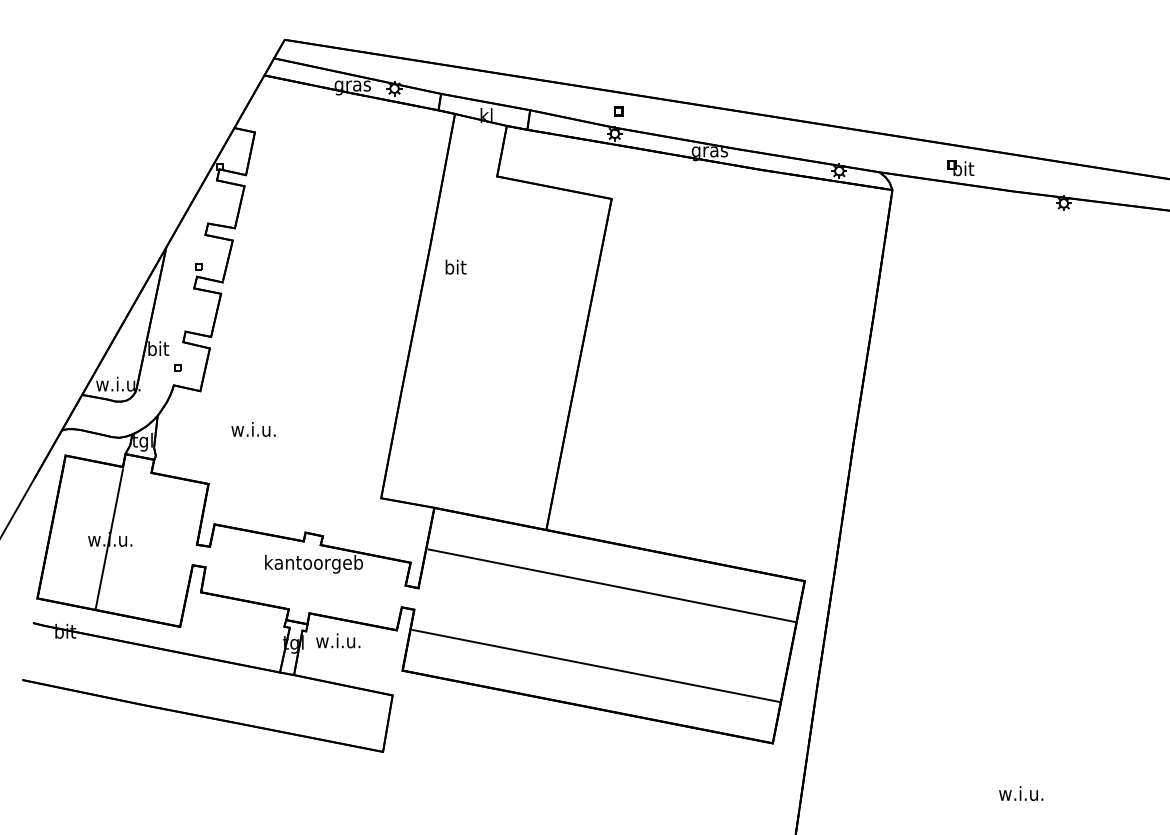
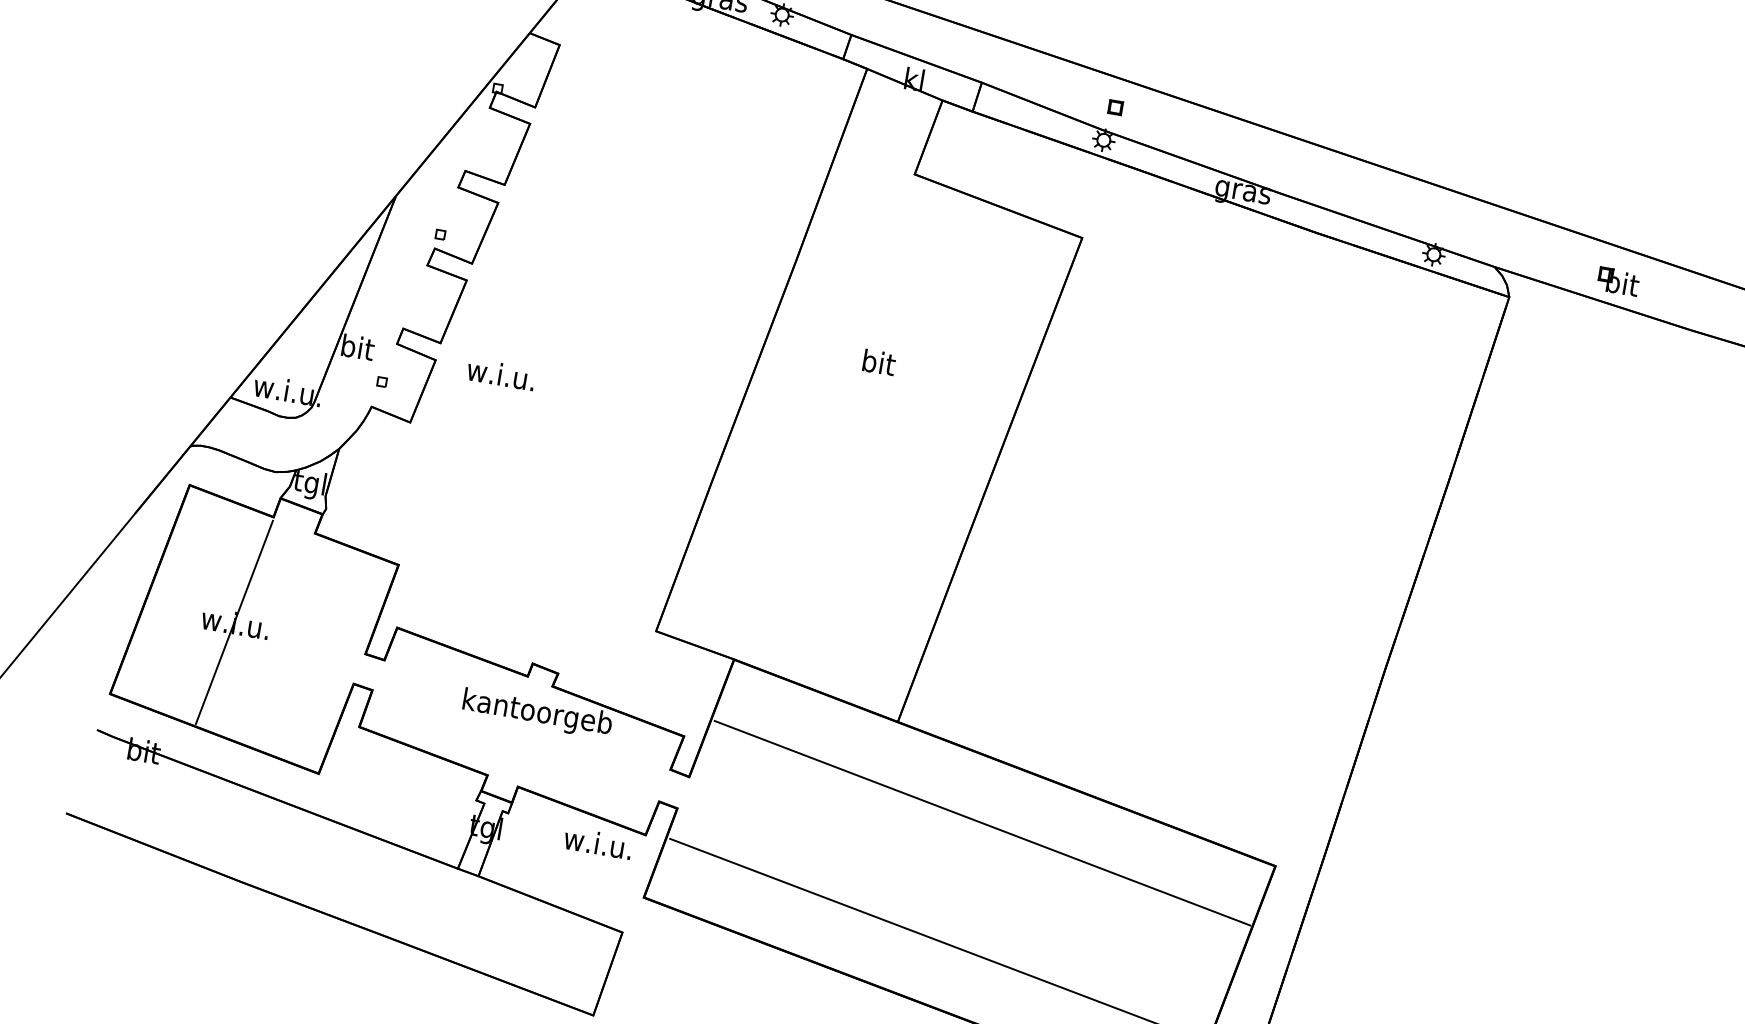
text: (455, 266) -> (878, 361), moved
text: (253, 429) -> (501, 374), moved
text: (338, 640) -> (598, 842), moved

